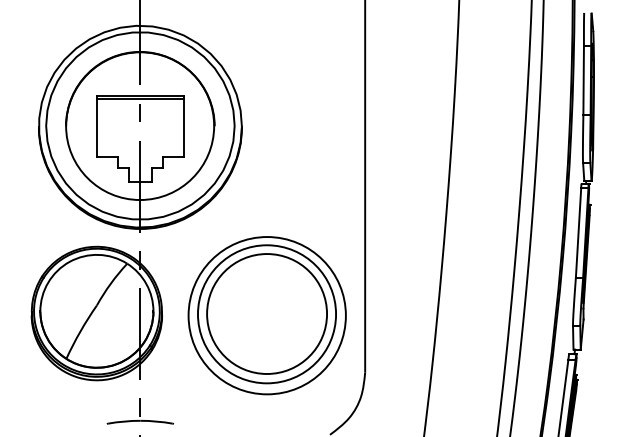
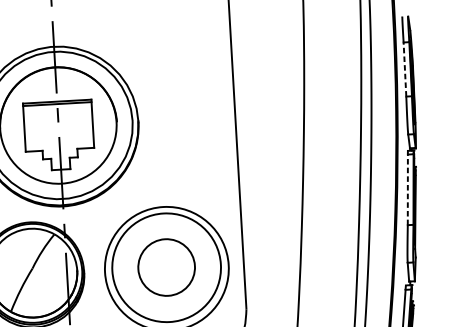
line: (583, 79) -> (404, 68), solid -> dashed
line: (578, 233) -> (407, 190), solid -> dashed
circle: (267, 313) -> (166, 267), size x0.6

